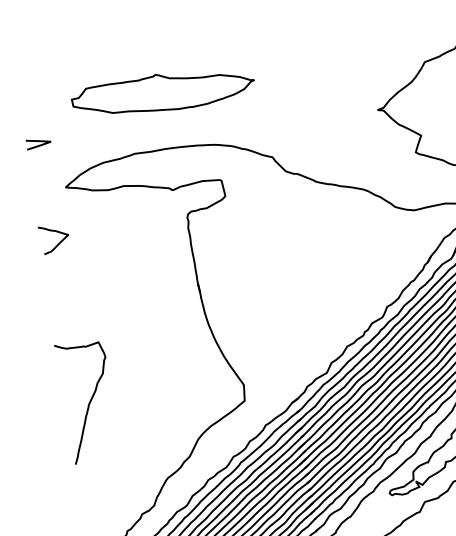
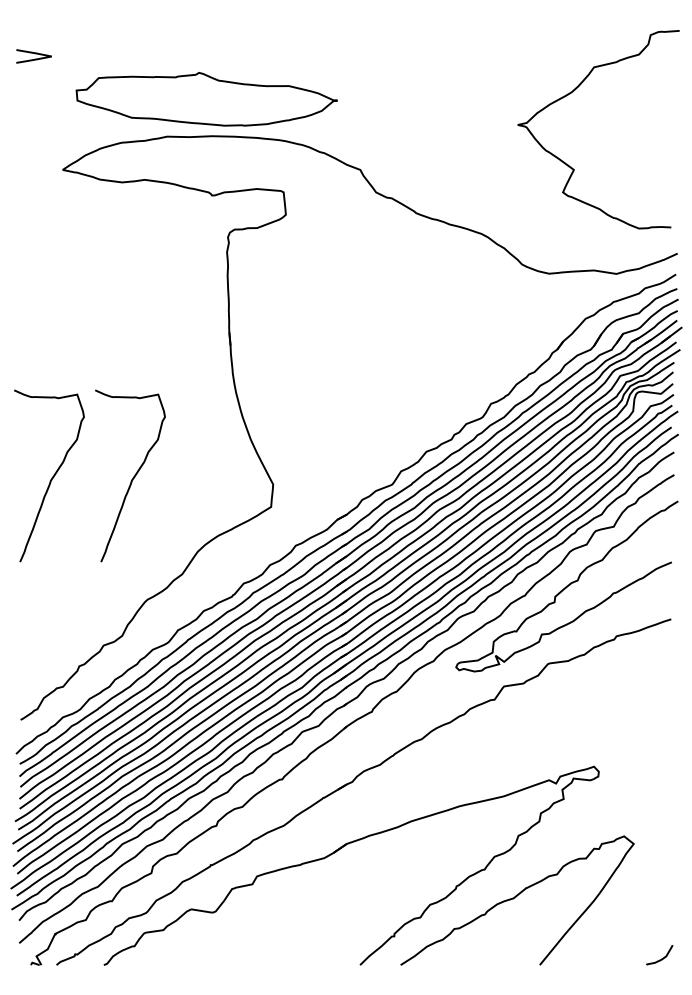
part: (163, 92) -> (206, 99), moved
curve: (39, 144) -> (34, 58), moved
curve: (57, 243) -> (40, 247), removed
curve: (145, 394) -> (132, 477), added

